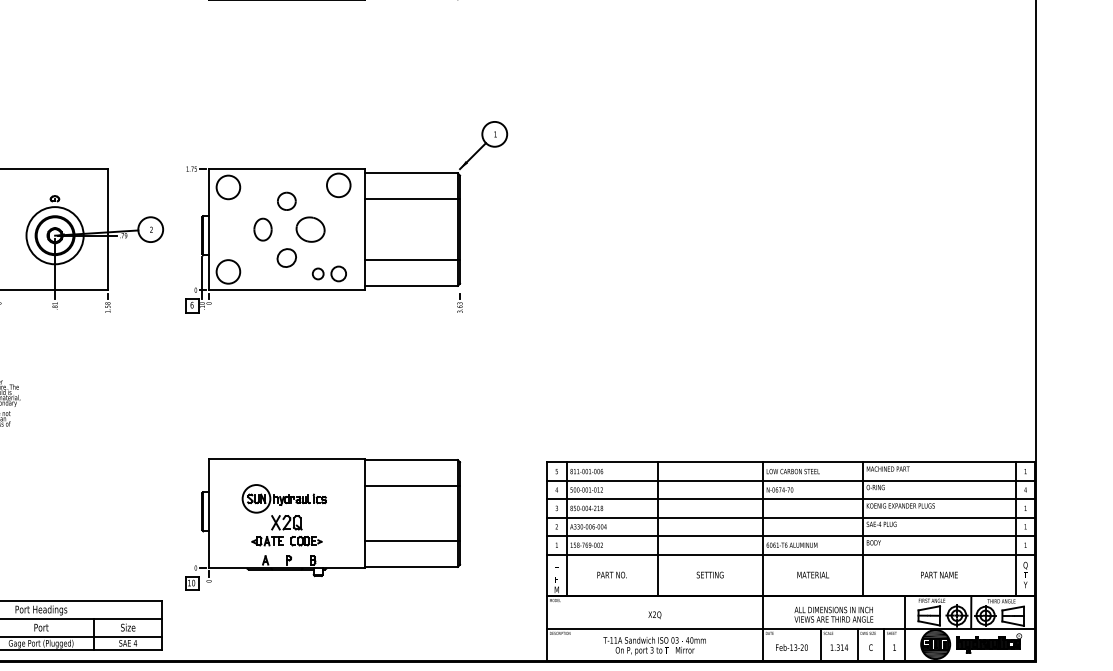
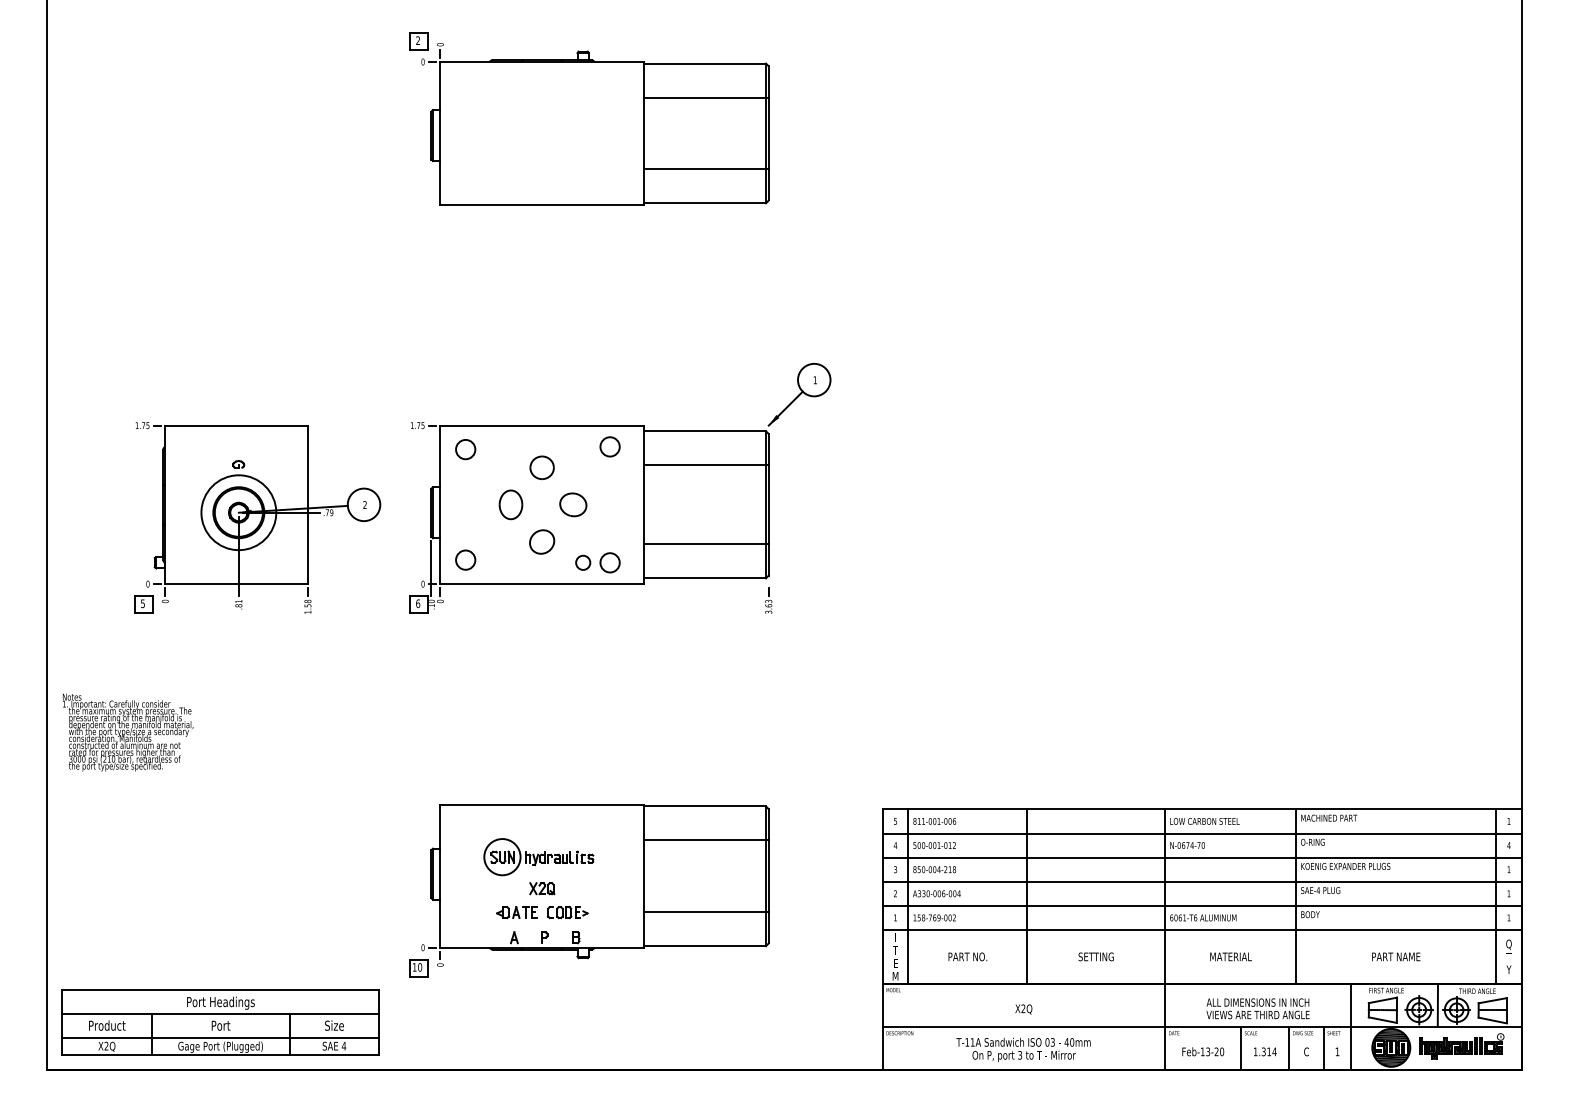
circle: (338, 185) -> (609, 446), size x0.62
circle: (228, 187) -> (465, 449), size x0.62
part: (310, 229) -> (573, 504), size x0.71
circle: (228, 271) -> (465, 559), size x0.62
part: (287, 522) -> (542, 888), size x0.62

